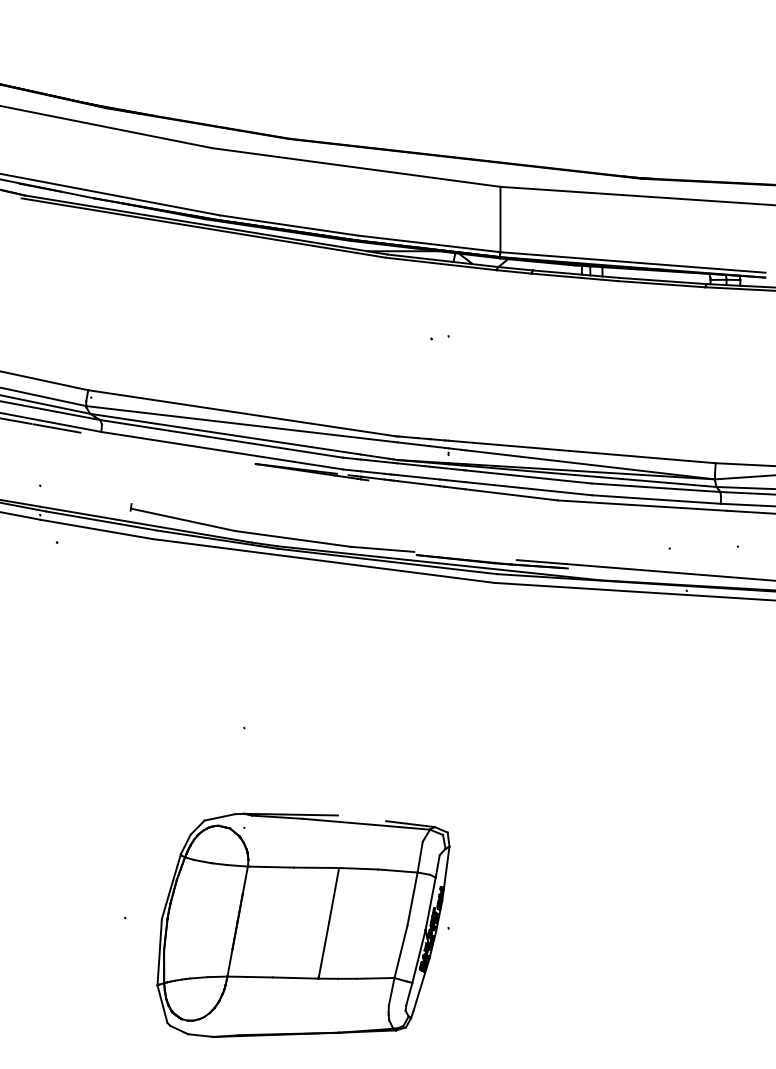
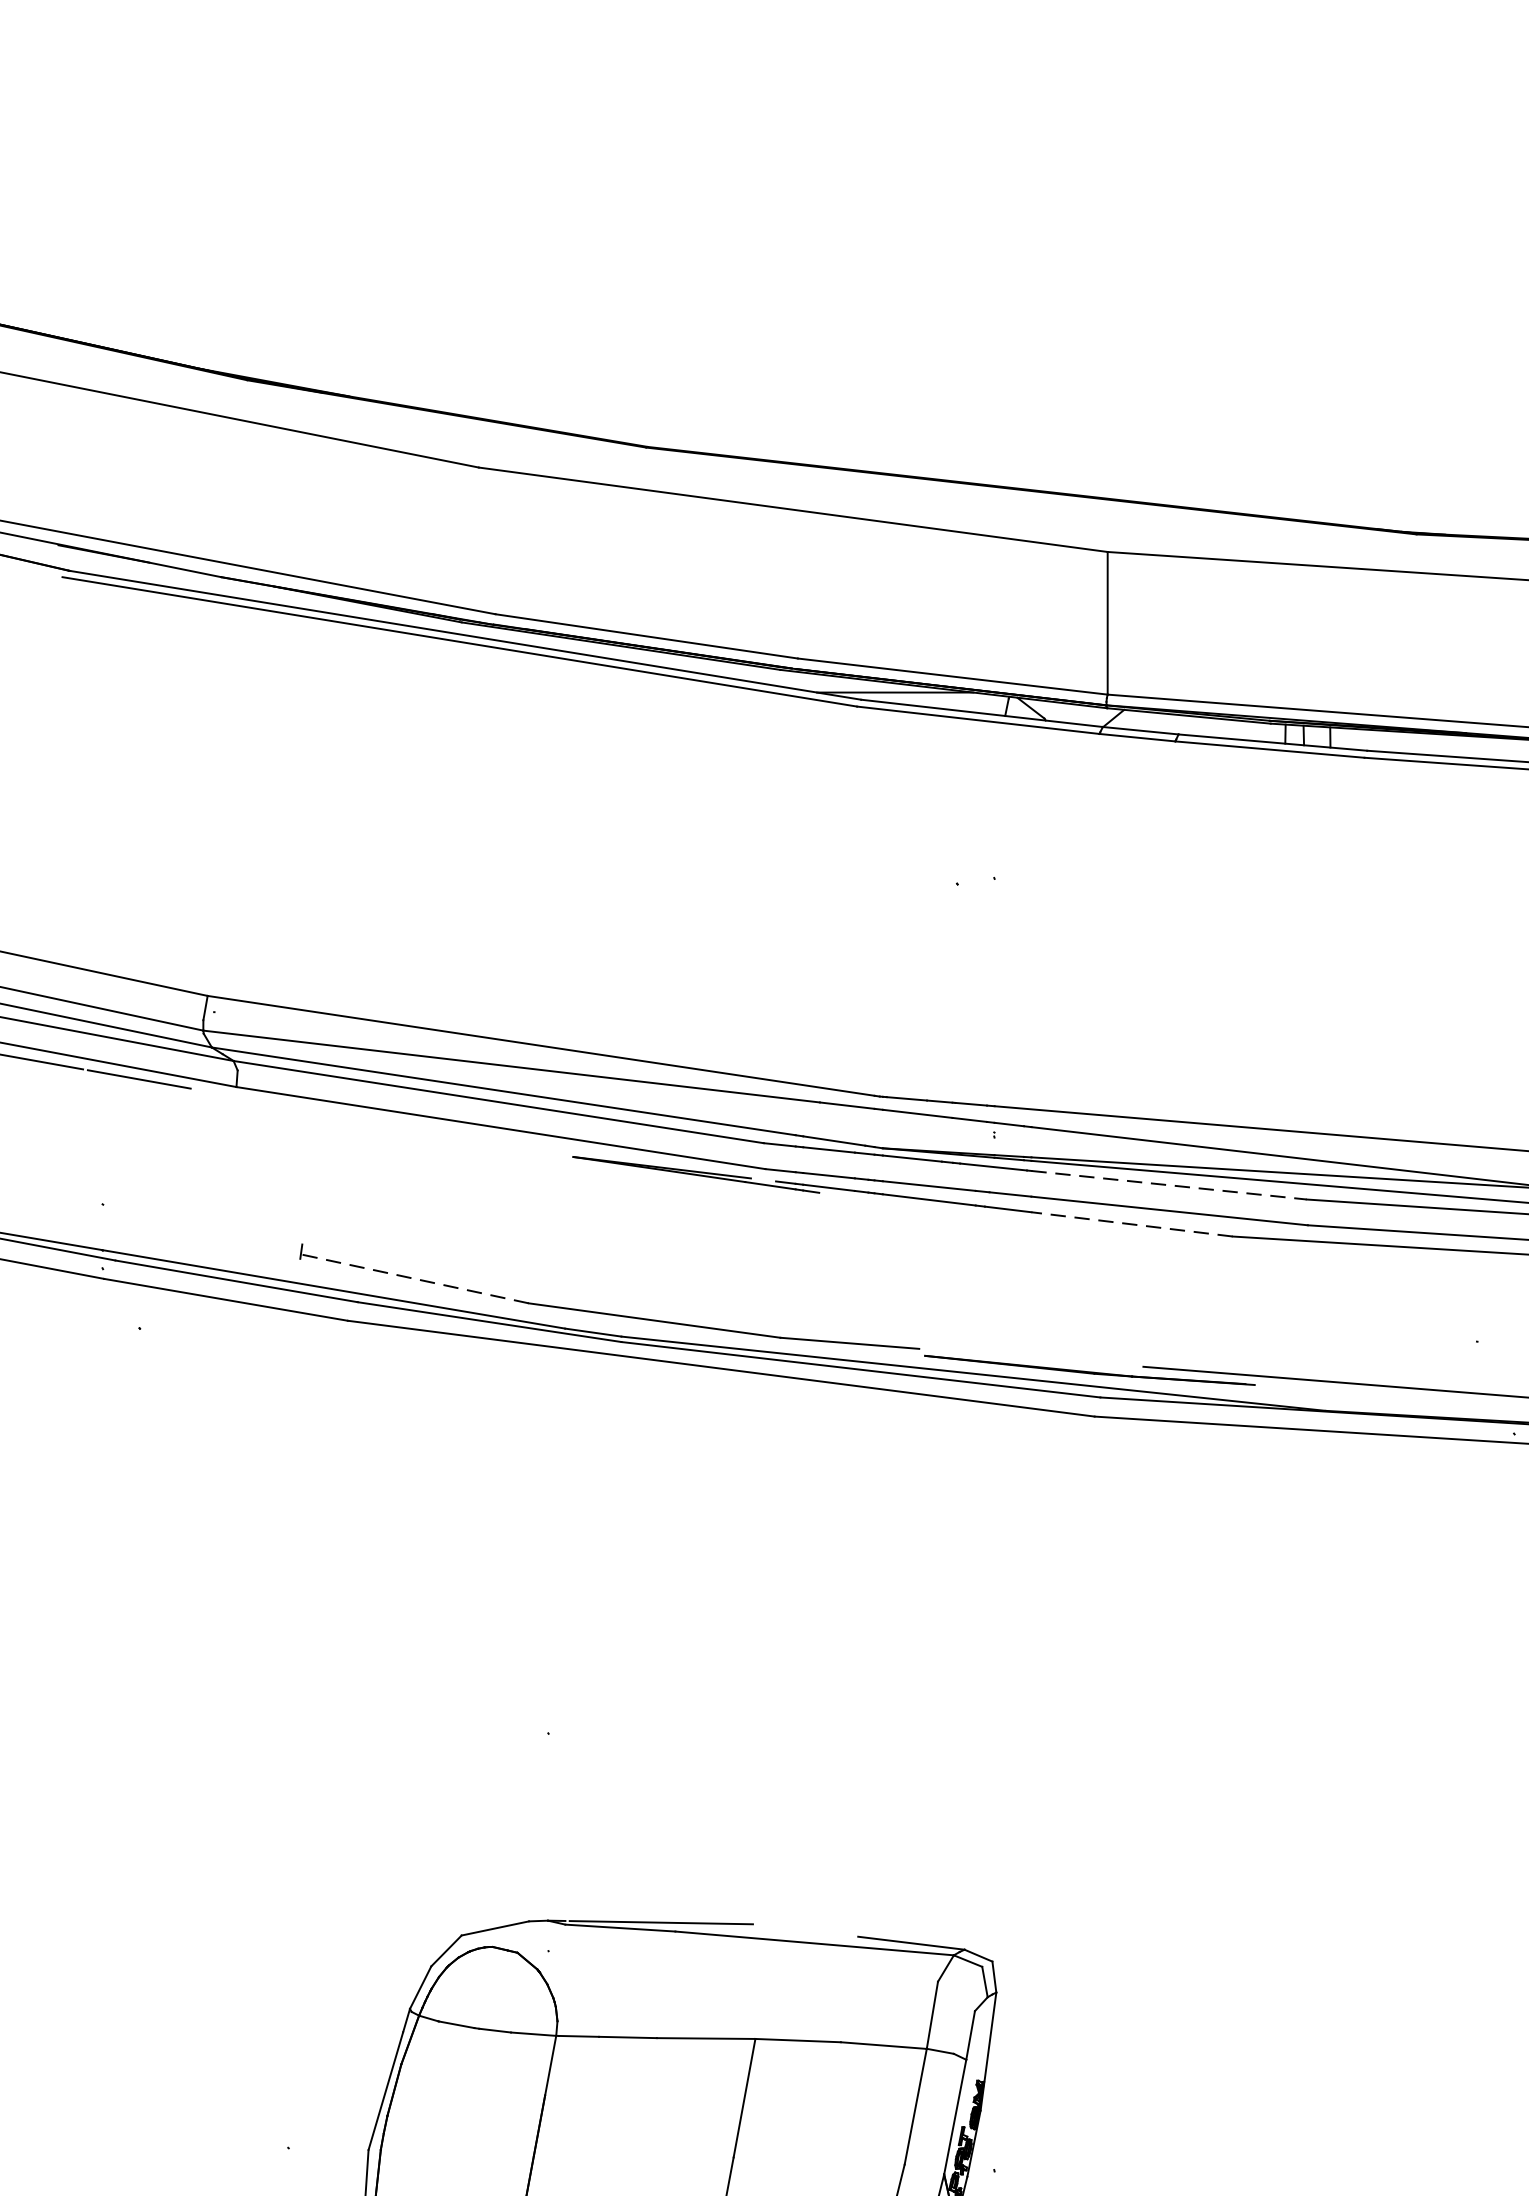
line: (529, 476) -> (1171, 1184), solid -> dashed
line: (511, 494) -> (1131, 1223), solid -> dashed
line: (182, 519) -> (413, 1278), solid -> dashed

